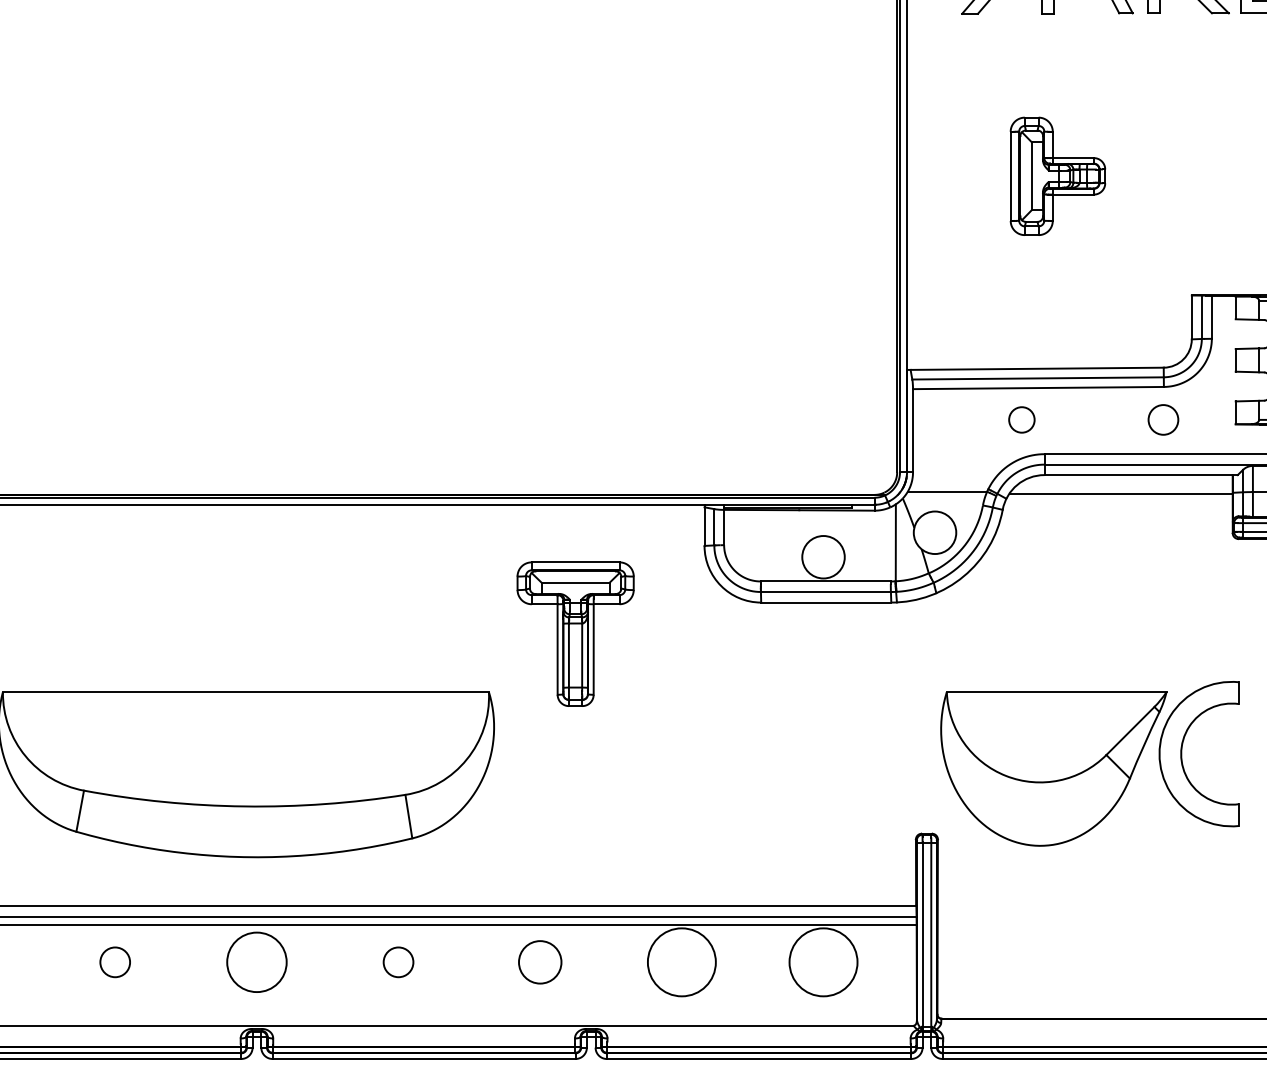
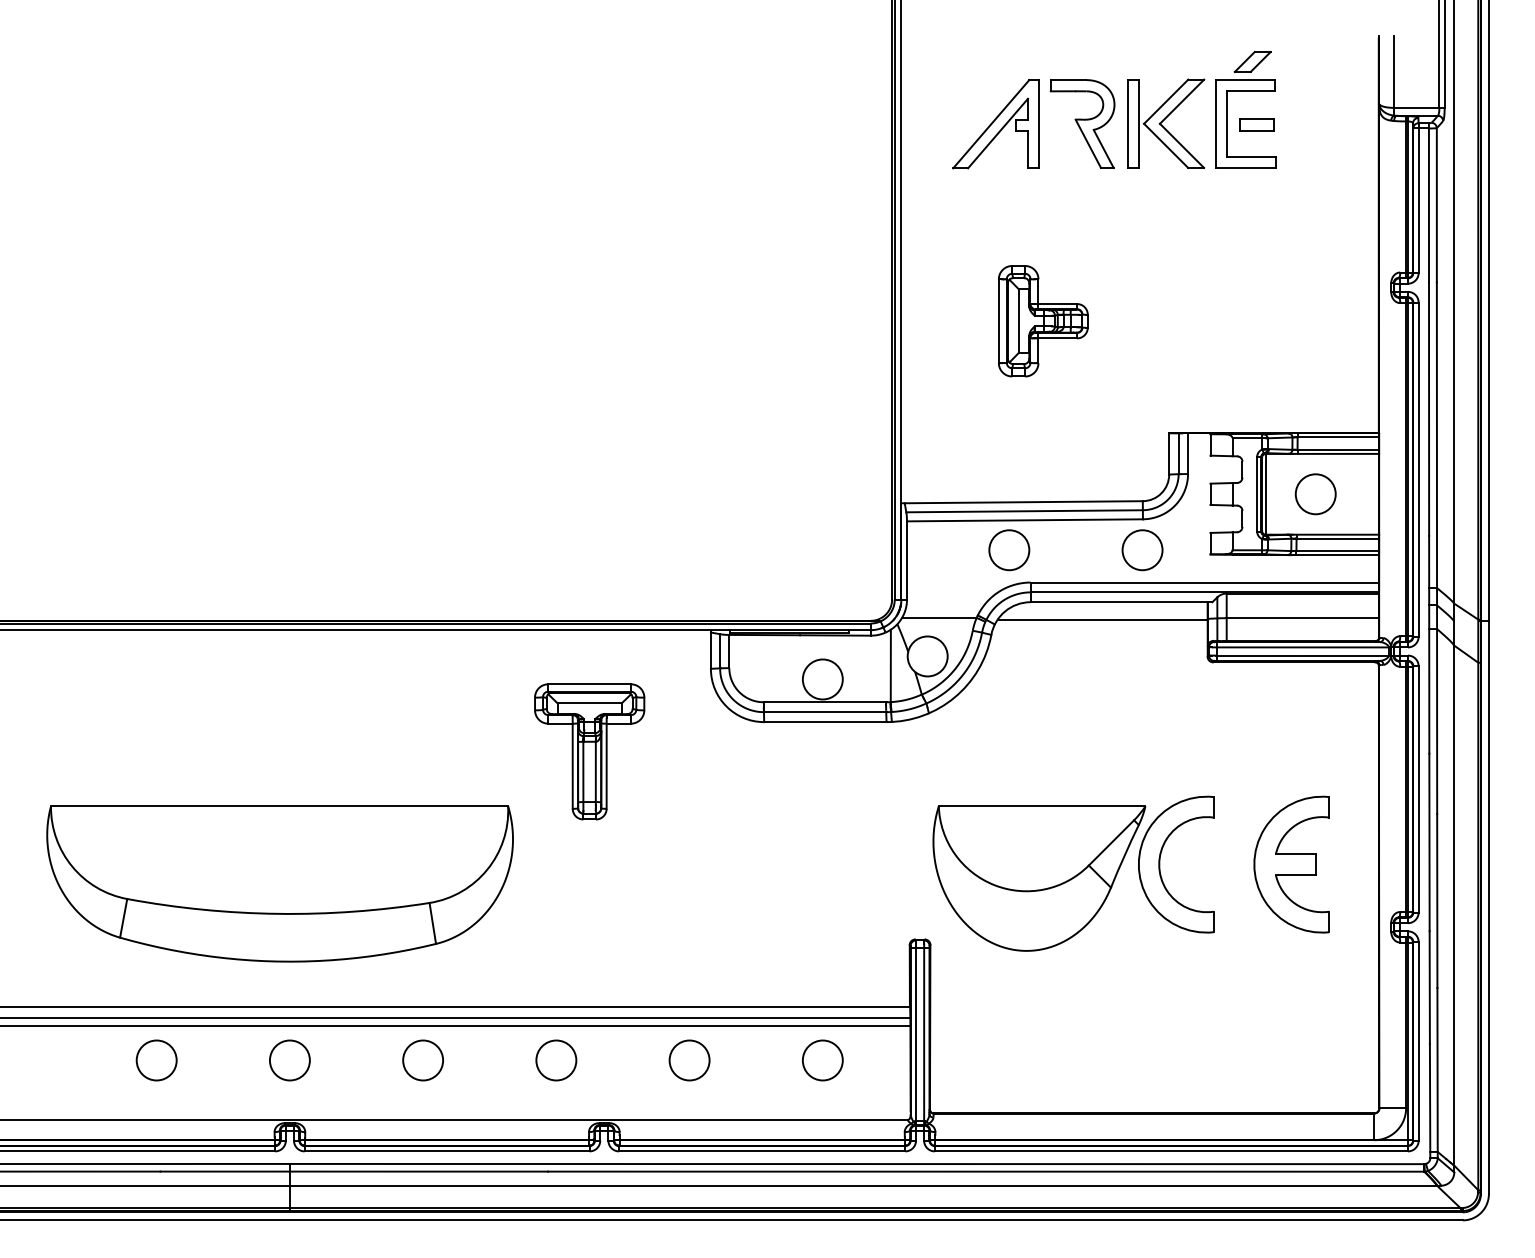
circle: (1022, 420) -> (1009, 550), size x1.67
circle: (1163, 420) -> (1142, 550), size x1.43
circle: (115, 962) -> (156, 1060), size x1.43
circle: (256, 962) -> (289, 1060), size x0.71
circle: (397, 962) -> (422, 1060), size x1.43
circle: (681, 962) -> (689, 1060), size x0.62
circle: (823, 962) -> (822, 1060), size x0.62

